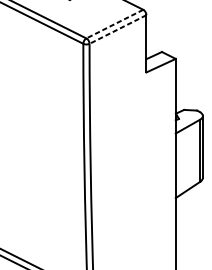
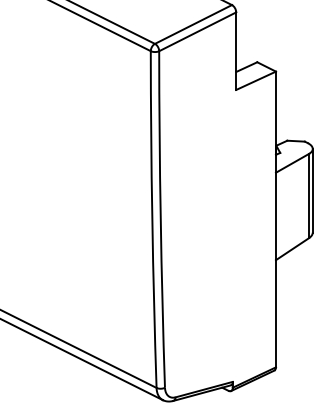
line: (114, 24) -> (193, 24), dashed -> solid
line: (117, 30) -> (197, 32), dashed -> solid

